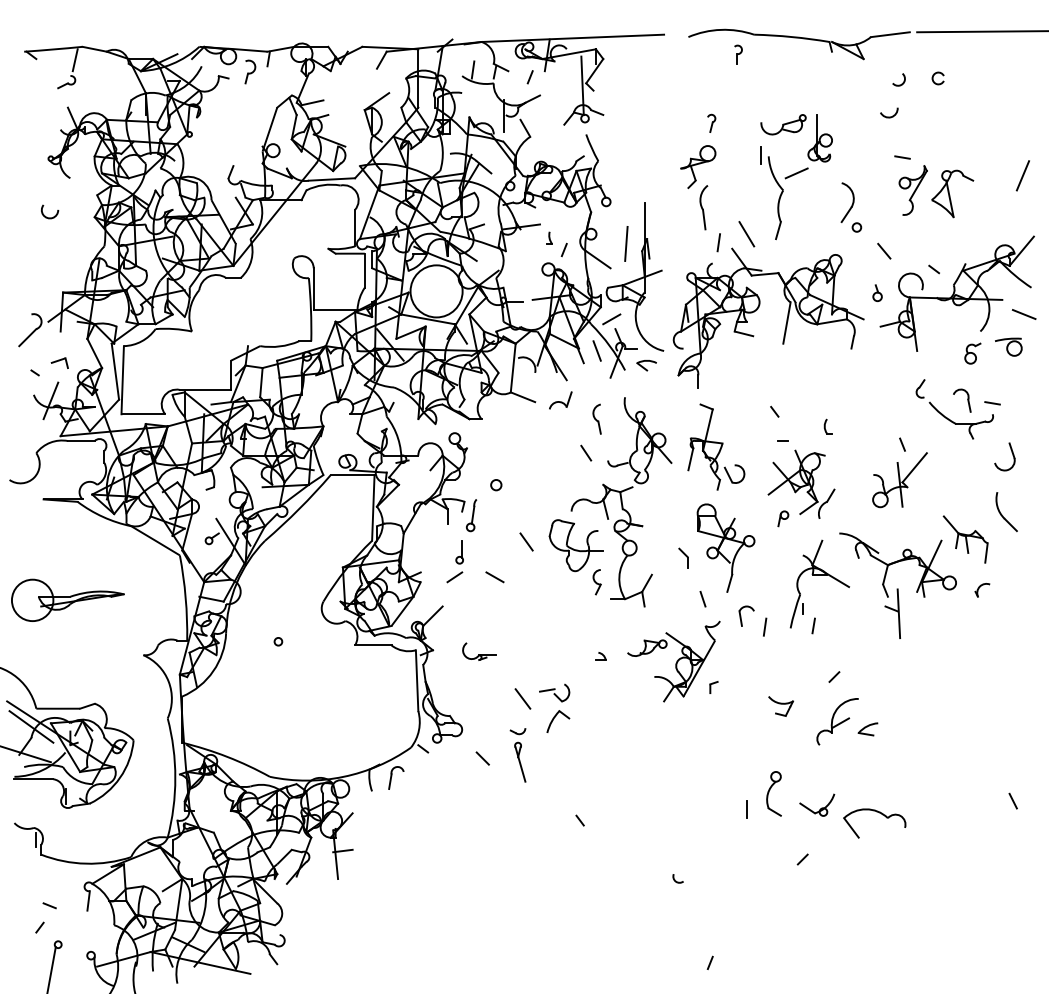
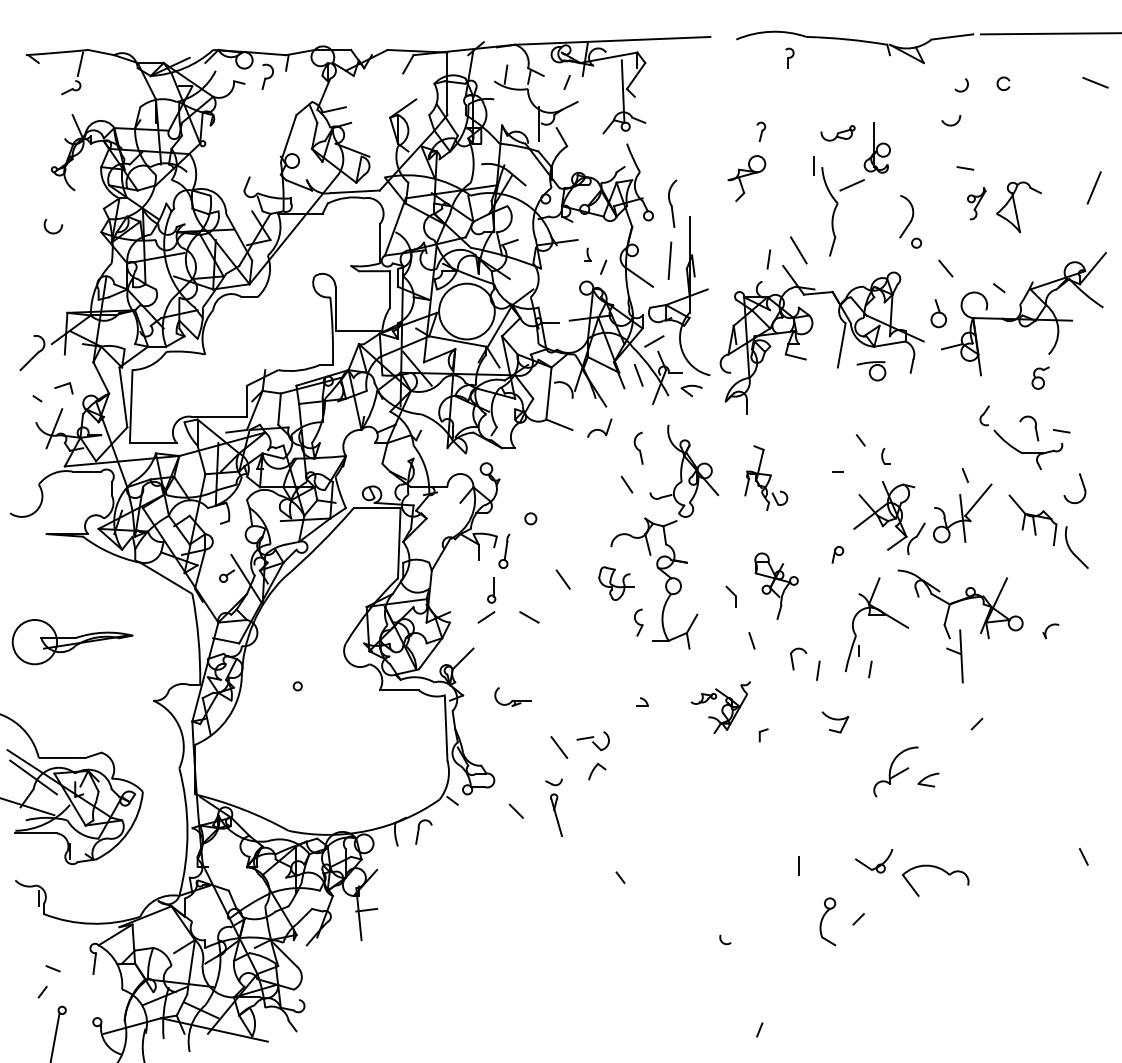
part: (783, 124) -> (838, 133), size x0.7
part: (912, 190) -> (976, 203), size x0.6
part: (703, 207) -> (672, 203), moved
part: (877, 292) -> (938, 312), size x1.6
line: (1023, 314) -> (1094, 82), moved
part: (1008, 346) -> (871, 370), moved
line: (774, 411) -> (860, 440), moved
part: (716, 446) -> (766, 477), size x0.7
part: (801, 483) -> (889, 517), moved
part: (965, 539) -> (1032, 520), moved
part: (575, 545) -> (615, 583), size x0.6
part: (725, 547) -> (776, 585), size x0.7
part: (673, 661) -> (720, 707), size x0.6
line: (834, 676) -> (977, 723), moved
part: (780, 706) -> (834, 722), moved
part: (558, 721) -> (597, 771), size x0.7
part: (773, 793) -> (827, 921), moved

